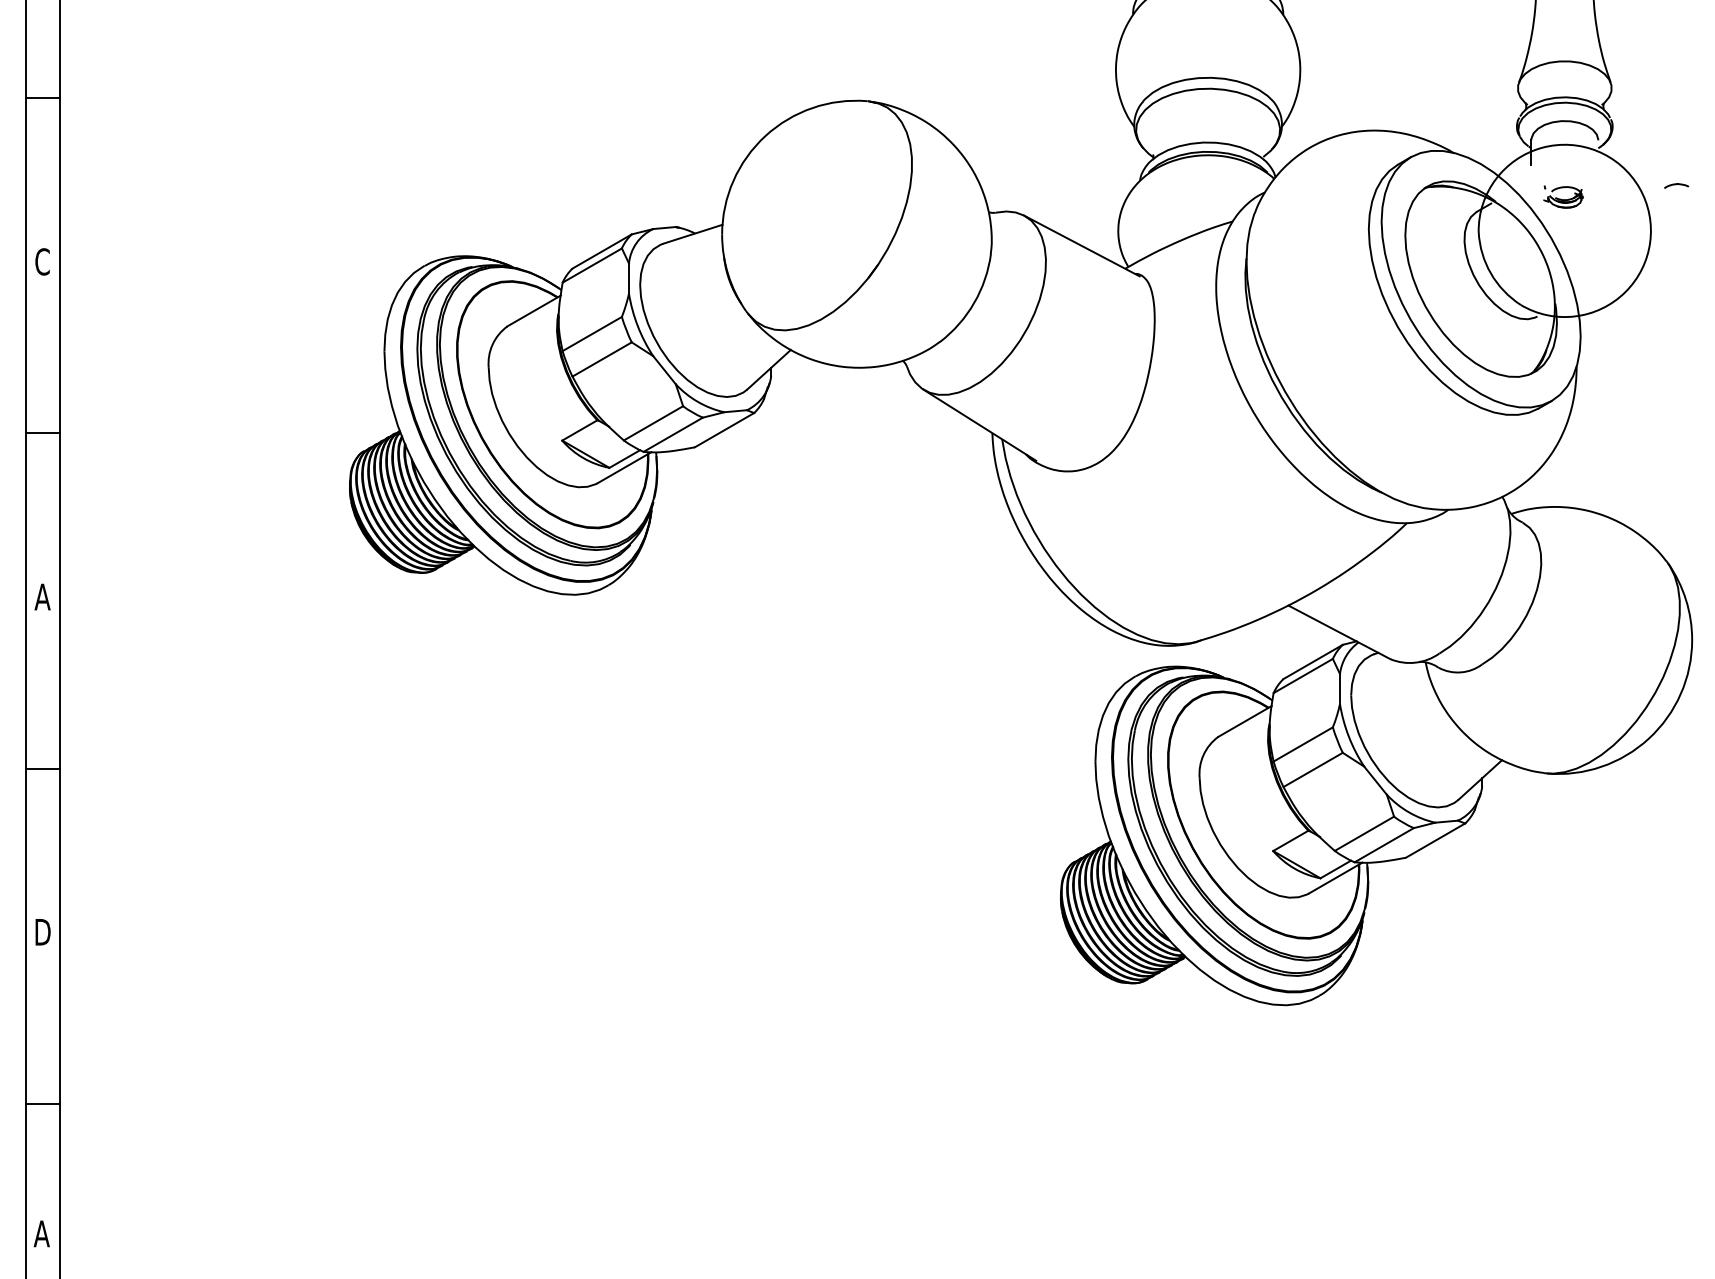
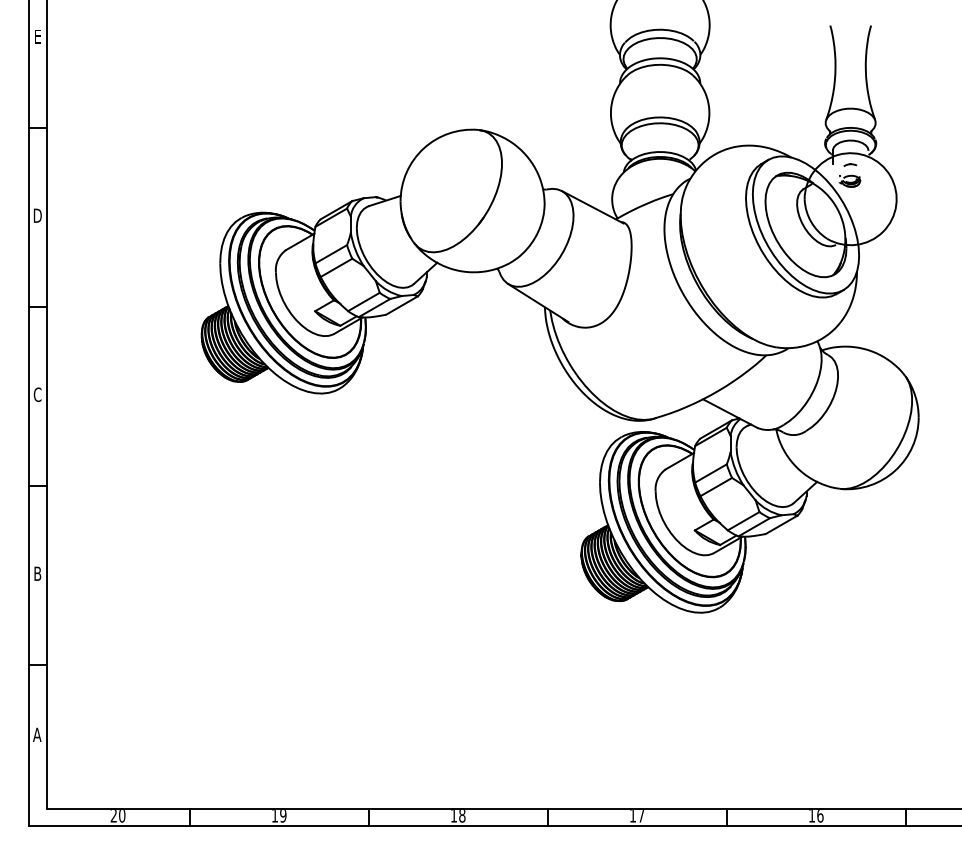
part: (1676, 184) -> (850, 164), moved
text: (42, 261) -> (37, 215), C -> D
text: (42, 596) -> (37, 394), A -> C
text: (42, 931) -> (37, 573), D -> B

